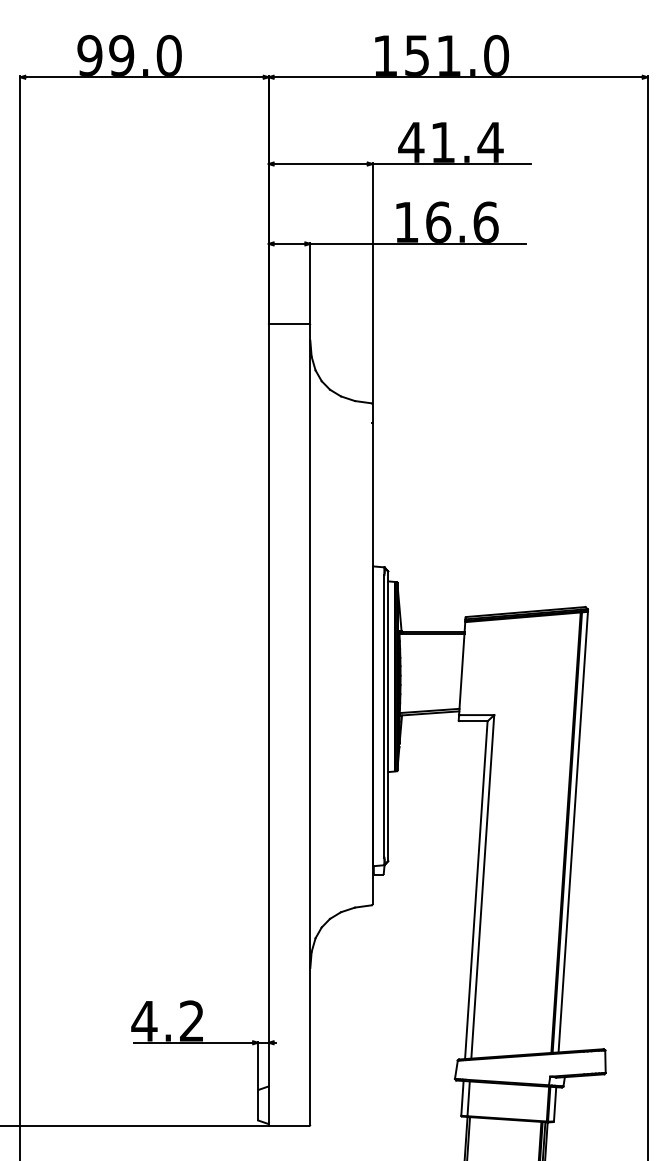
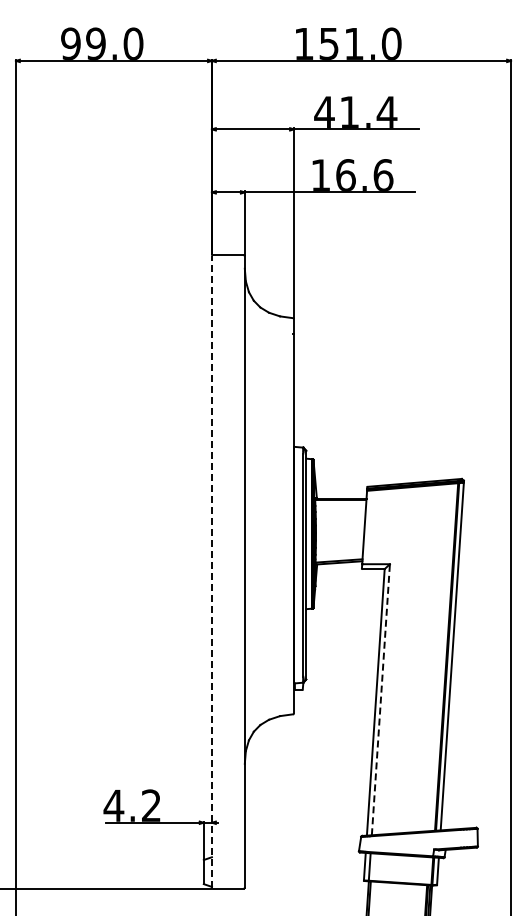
line: (268, 724) -> (211, 571), solid -> dashed
line: (482, 886) -> (380, 699), solid -> dashed

